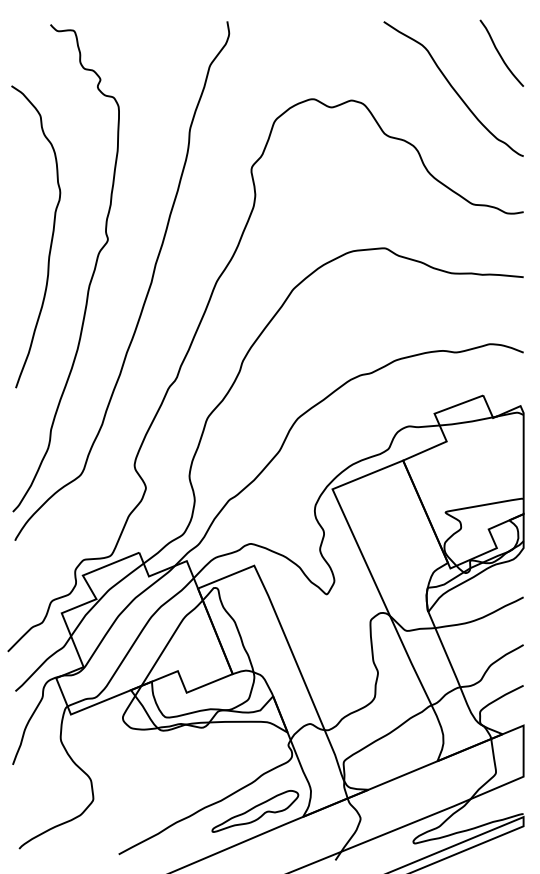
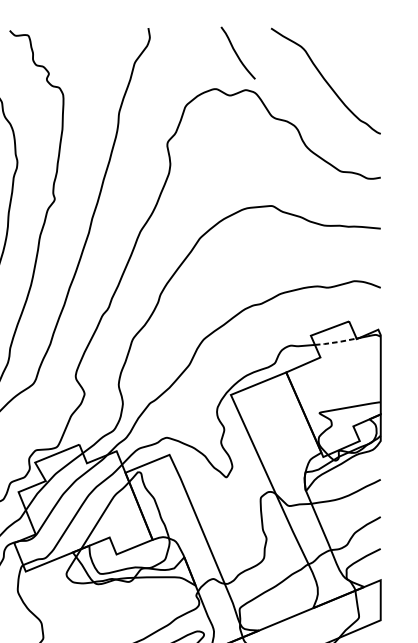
curve: (500, 53) -> (237, 53), moved
line: (466, 422) -> (335, 342), solid -> dashed

